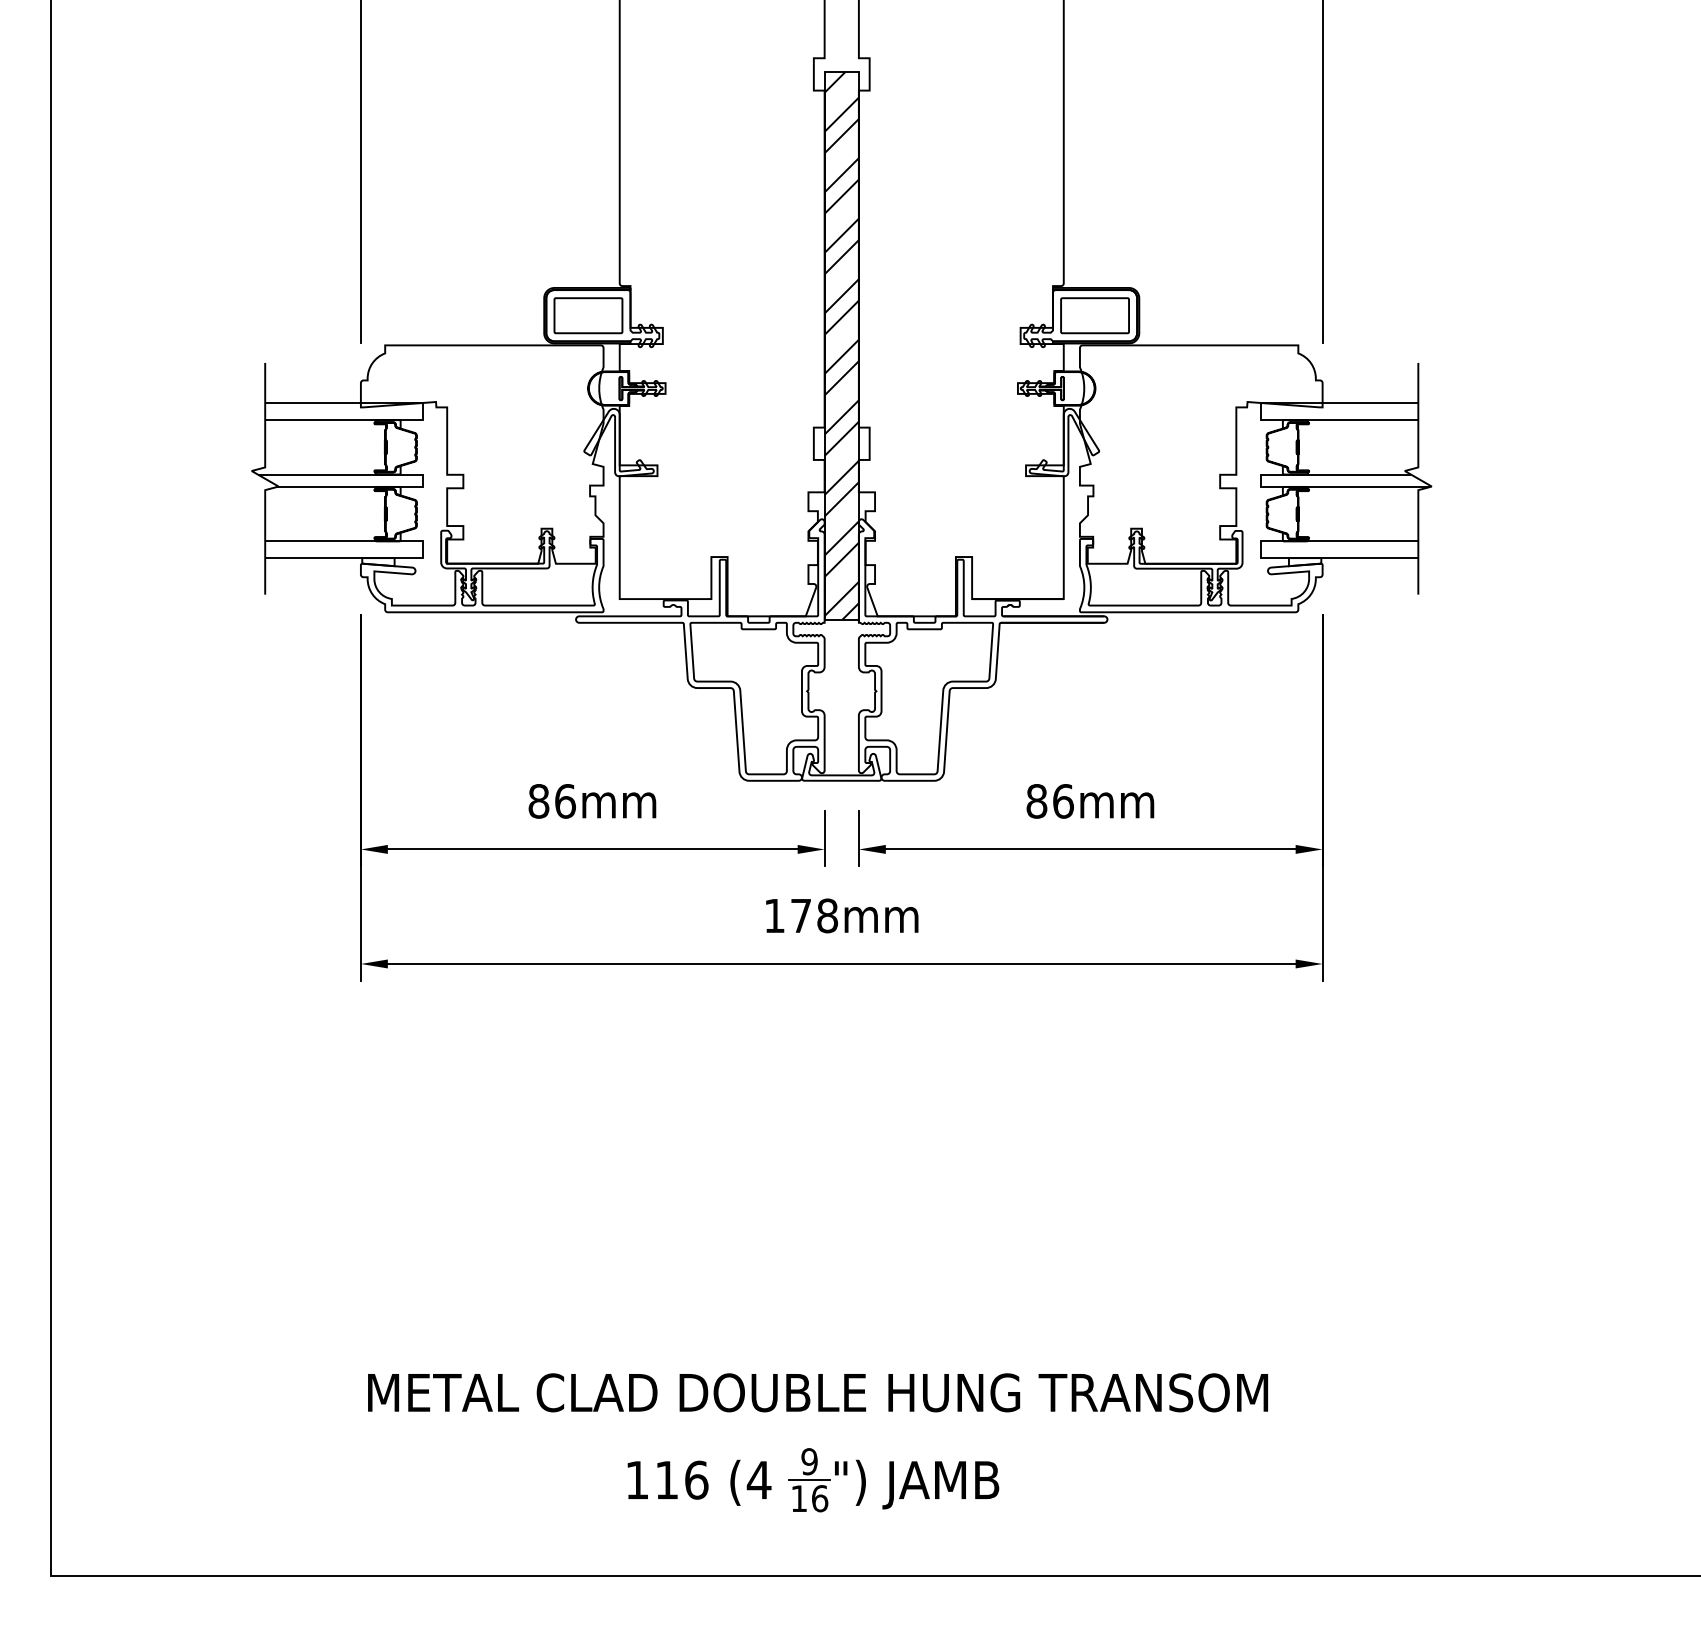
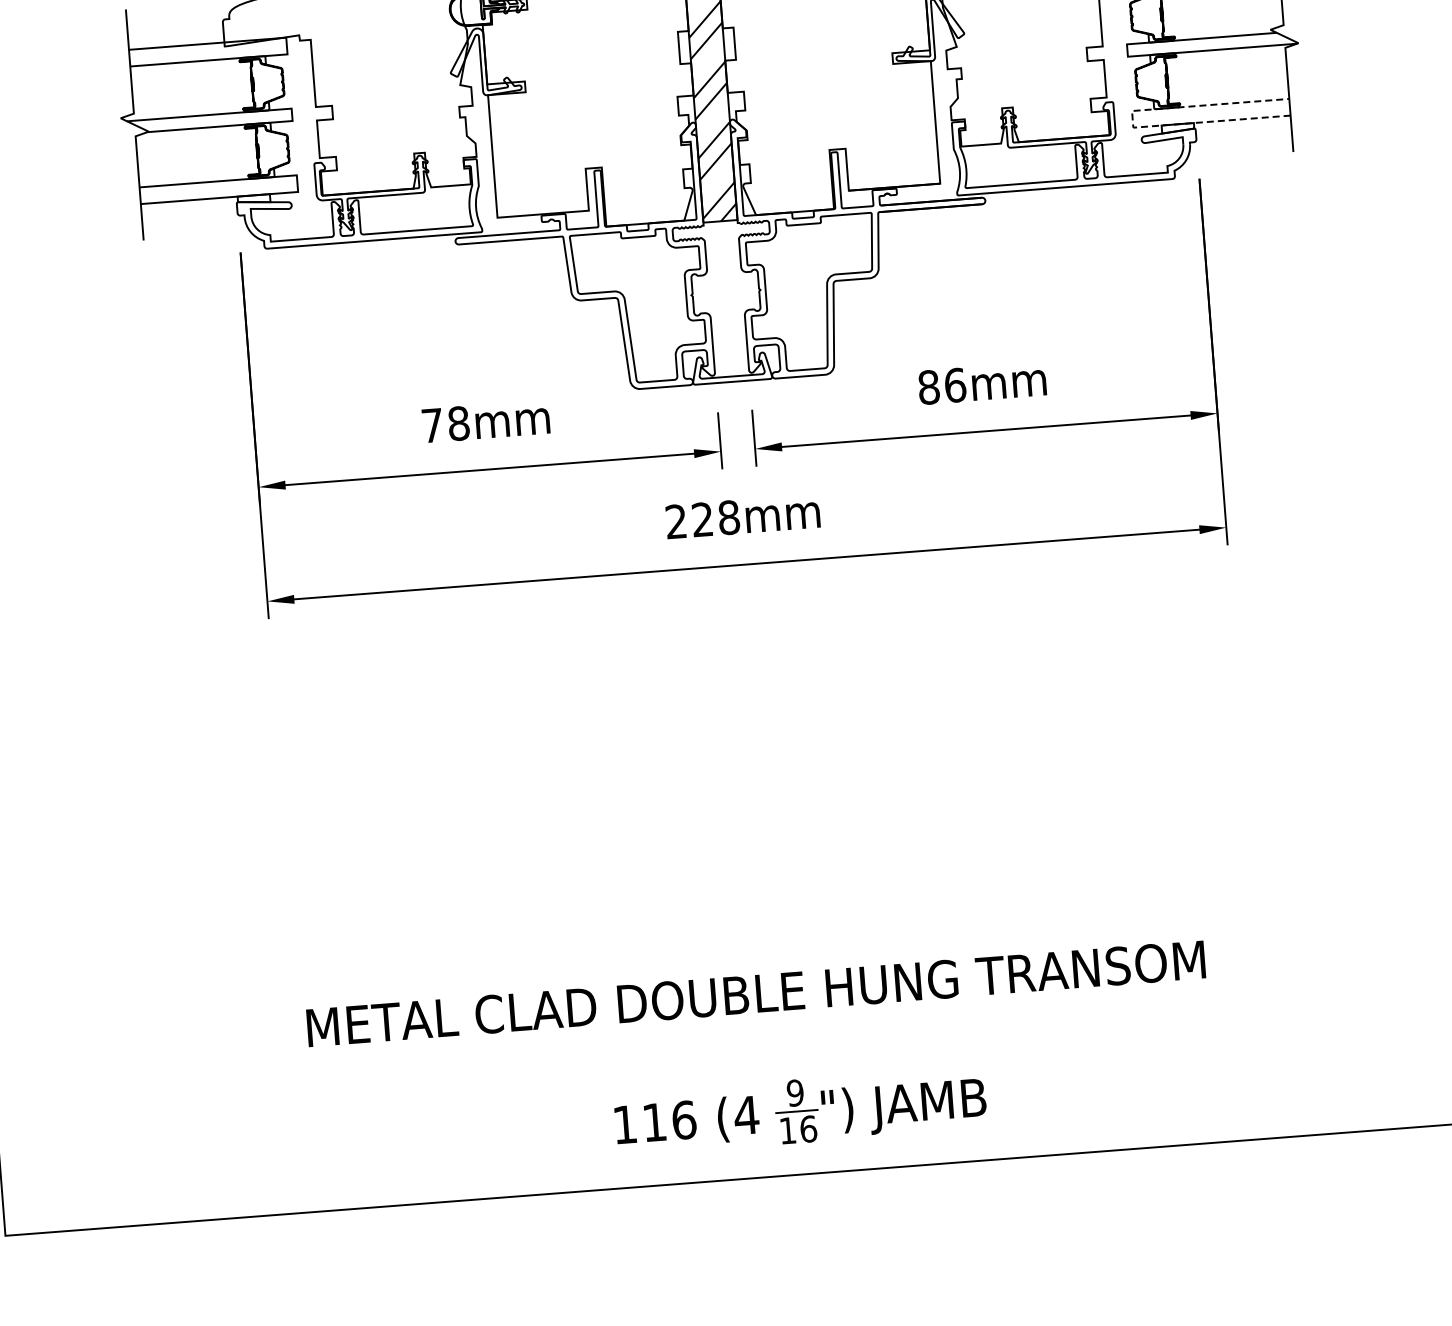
line: (1260, 549) -> (1132, 119), solid -> dashed
text: (552, 801) -> (446, 424), 86mm -> 78mm
text: (787, 915) -> (689, 520), 178mm -> 228mm
part: (813, 1480) -> (800, 1111), moved

